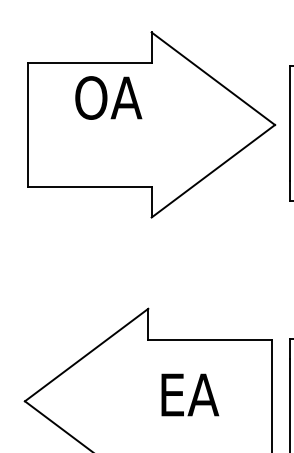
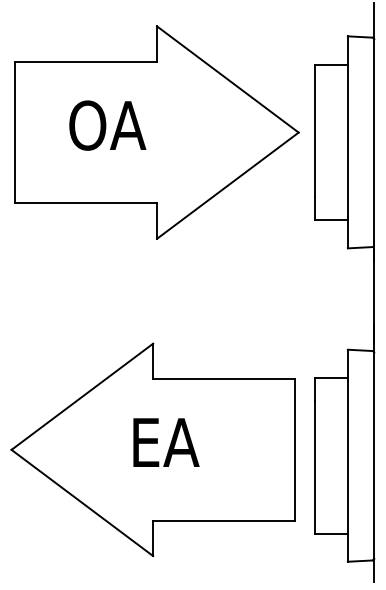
text: (108, 97) -> (107, 125), moved
text: (190, 394) -> (166, 442), moved

